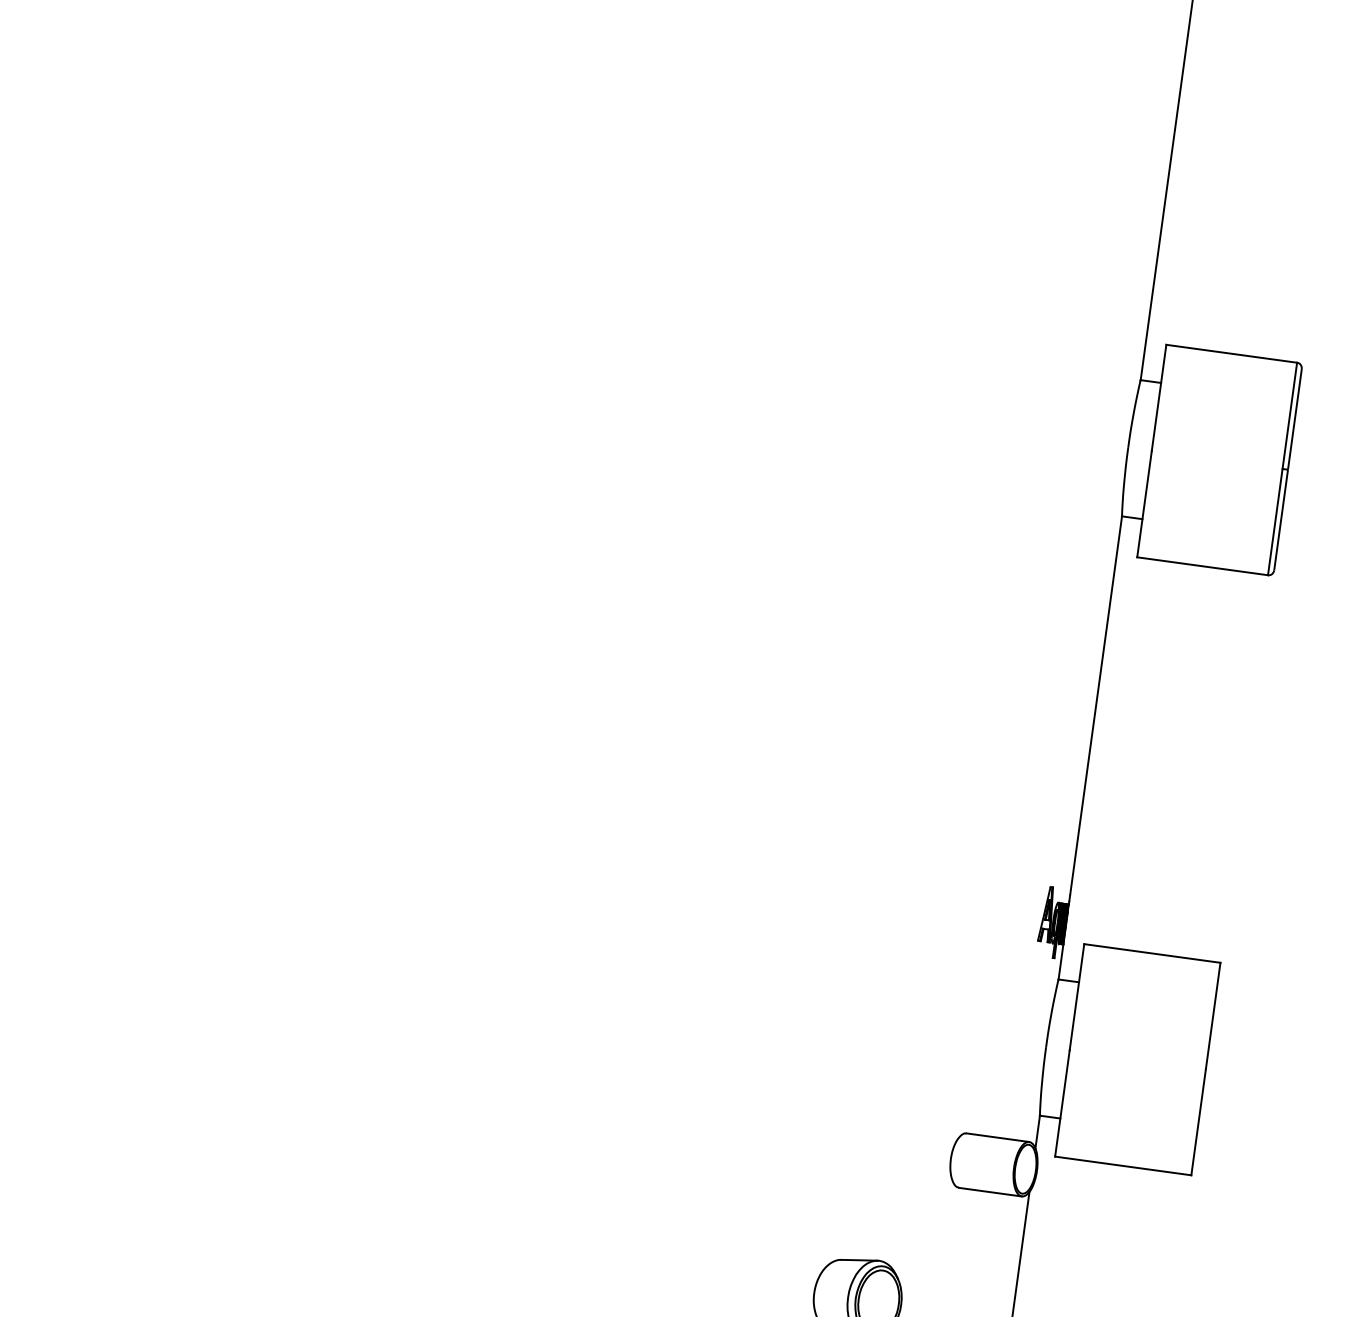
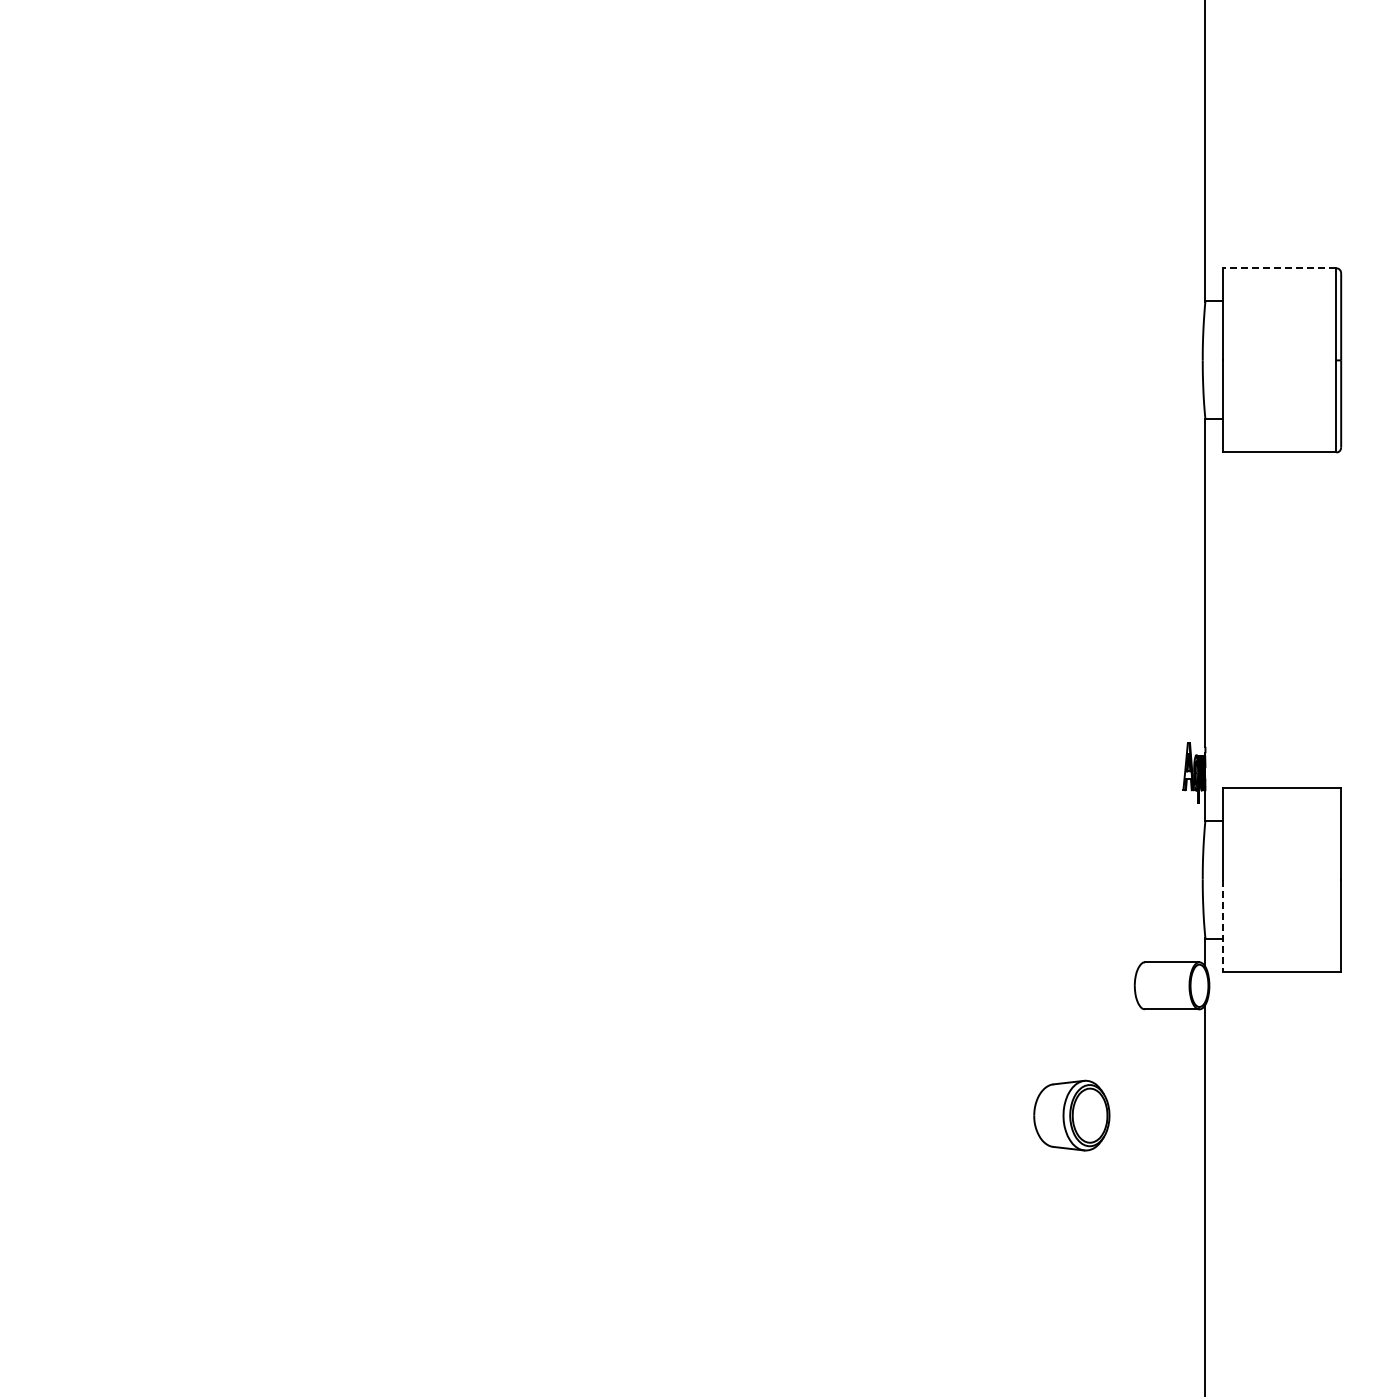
line: (1231, 353) -> (1279, 268), solid -> dashed
line: (1062, 1104) -> (1223, 926), solid -> dashed

